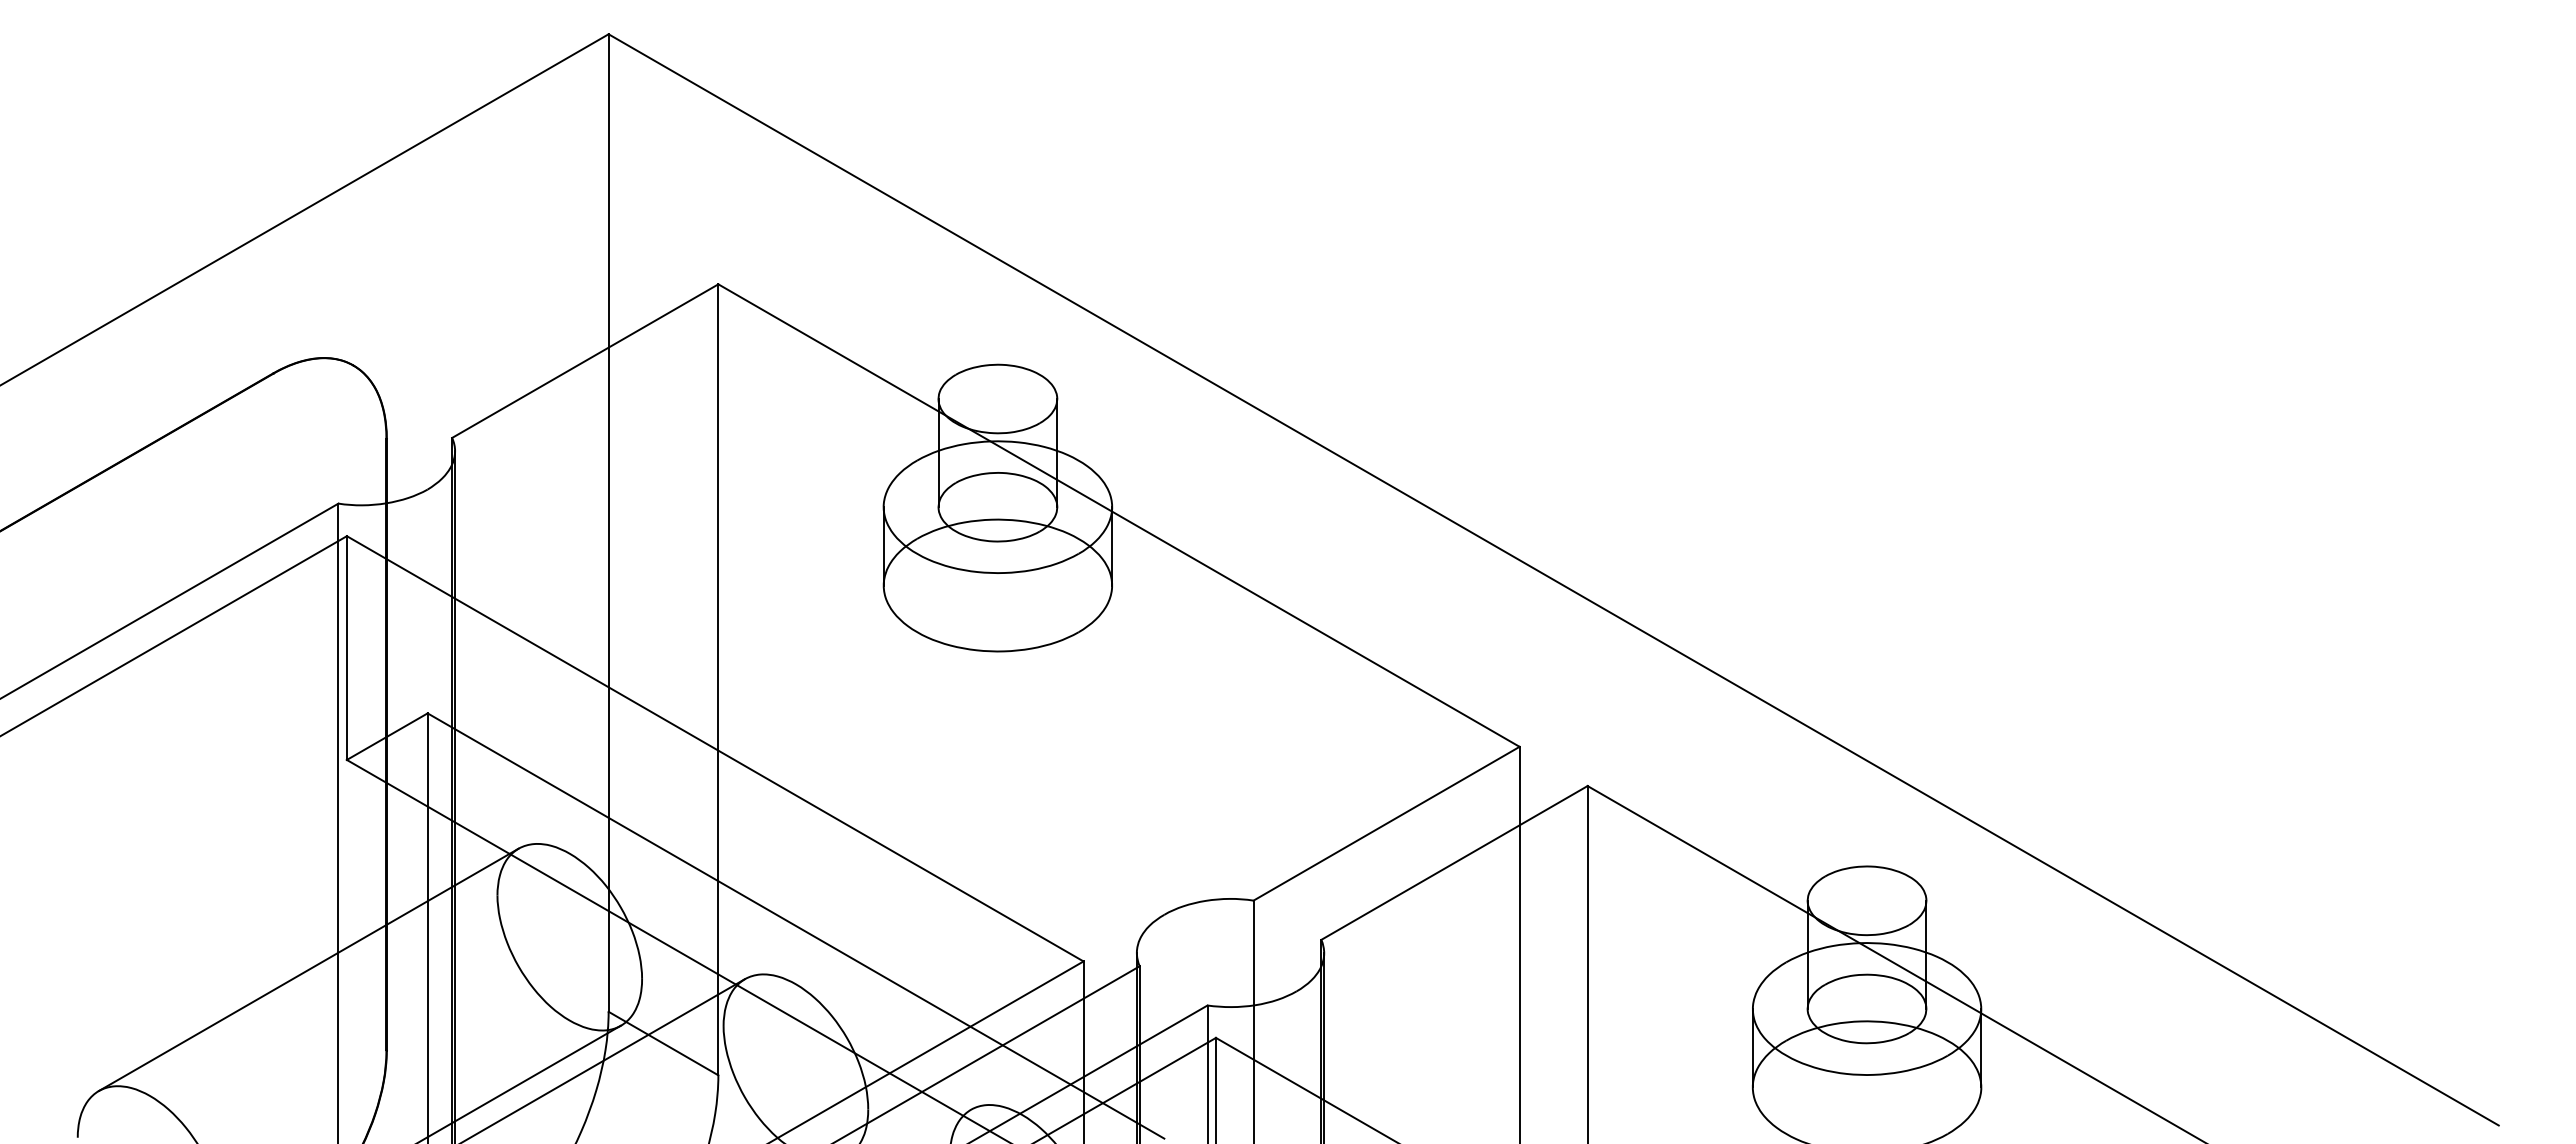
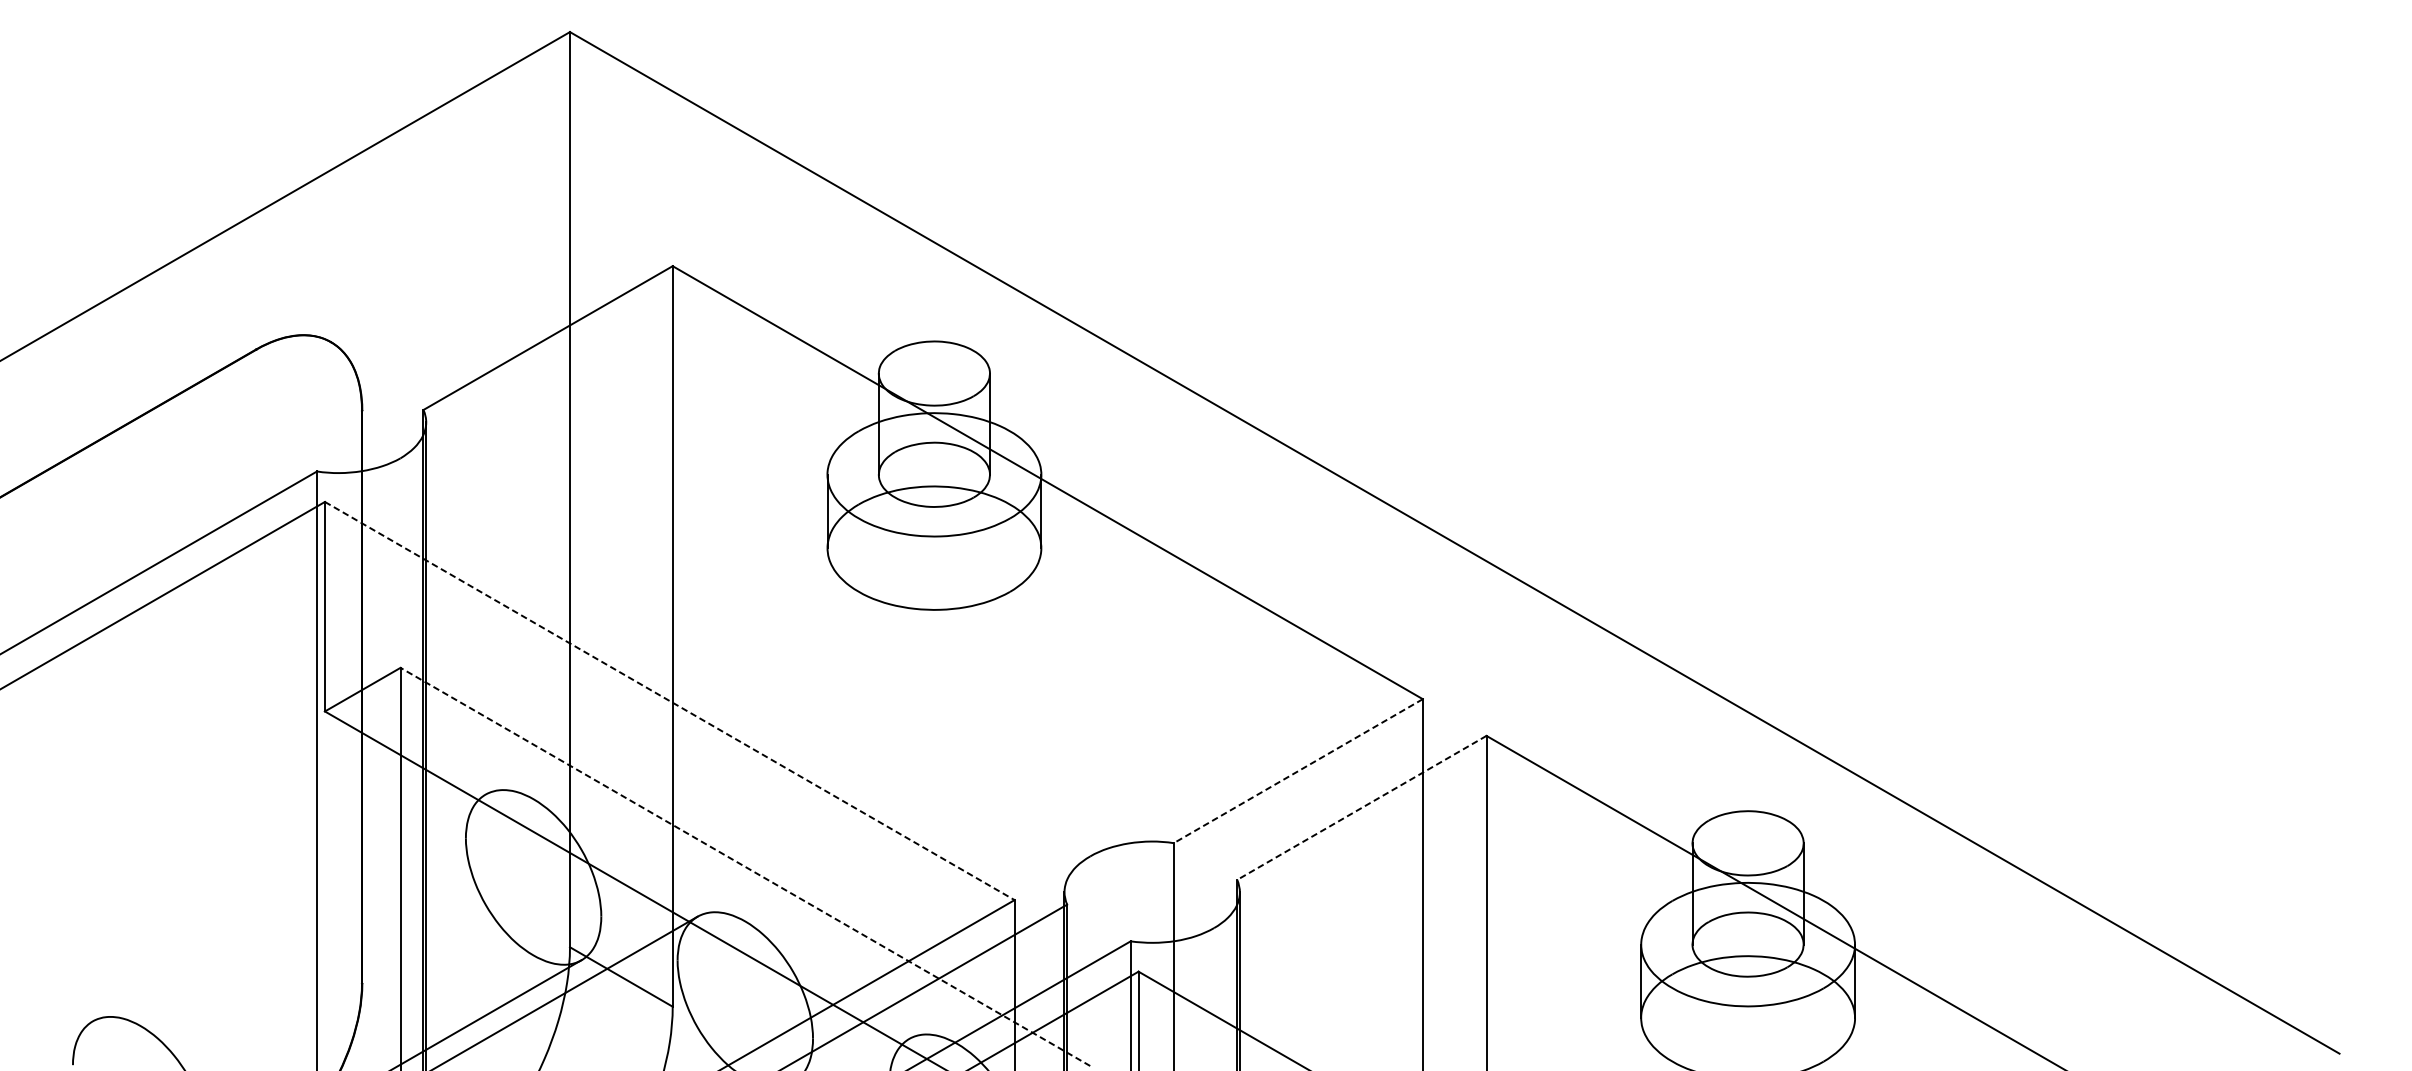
line: (715, 749) -> (670, 701), solid -> dashed
line: (1386, 823) -> (1298, 770), solid -> dashed
line: (1454, 862) -> (1361, 807), solid -> dashed
line: (795, 925) -> (744, 866), solid -> dashed
line: (308, 969) -> (288, 907), removed

